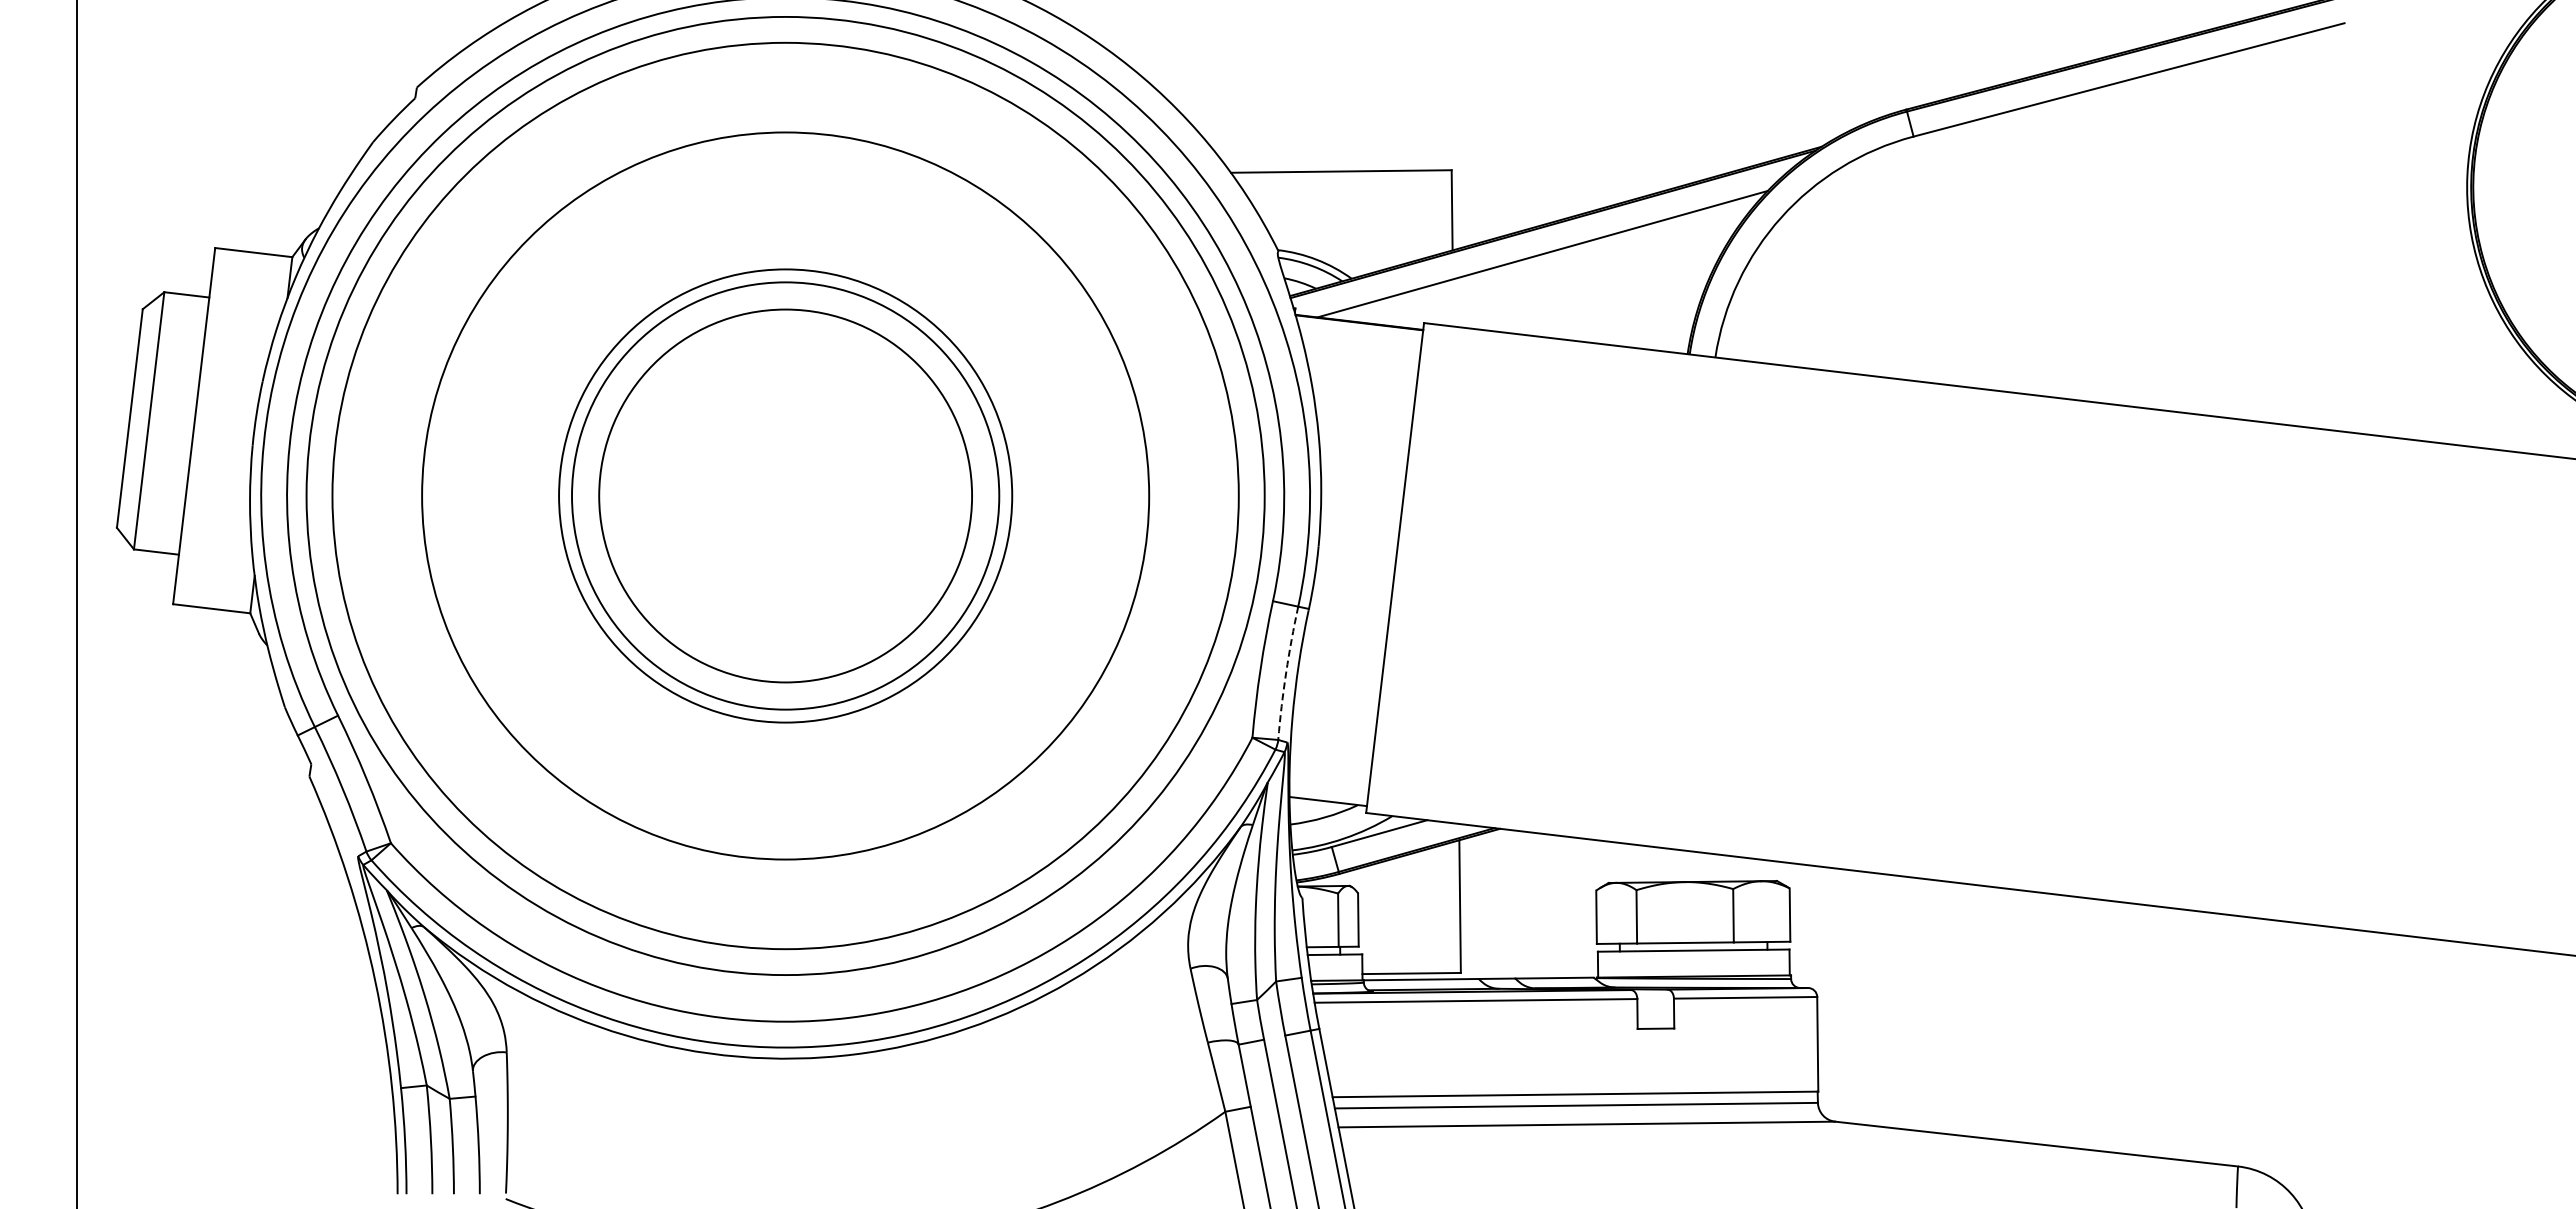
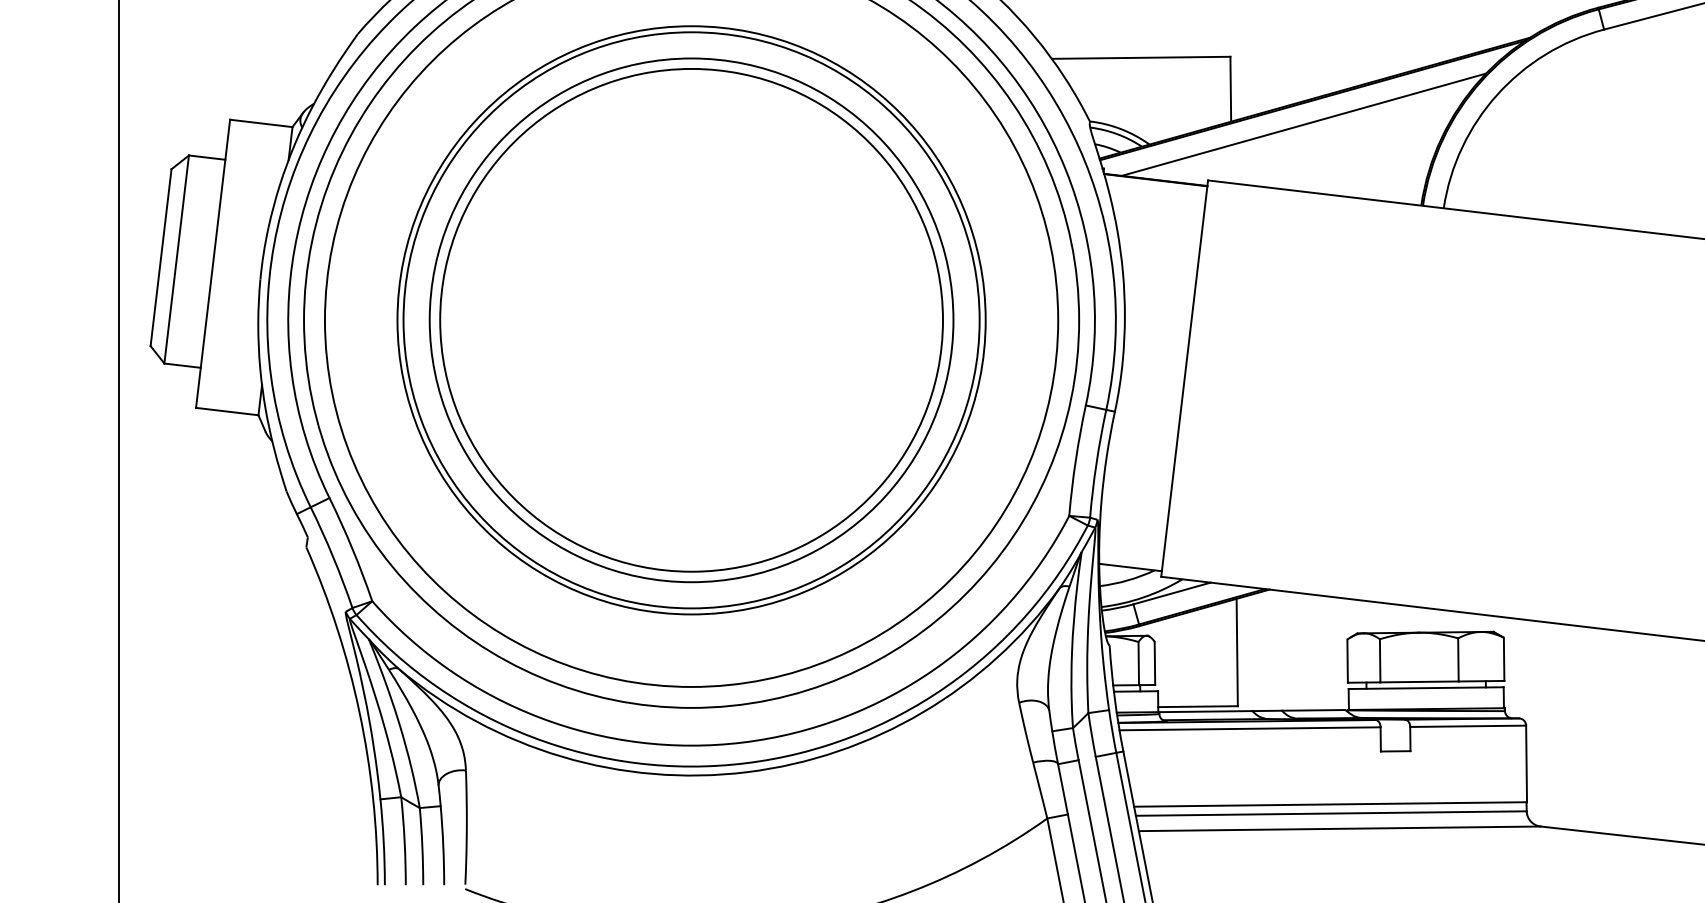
circle: (785, 495) -> (691, 319), size x1.43
circle: (785, 495) -> (691, 319), size x1.67
circle: (785, 495) -> (691, 319), size x1.67
arc: (1286, 673) -> (1096, 463), dashed -> solid

